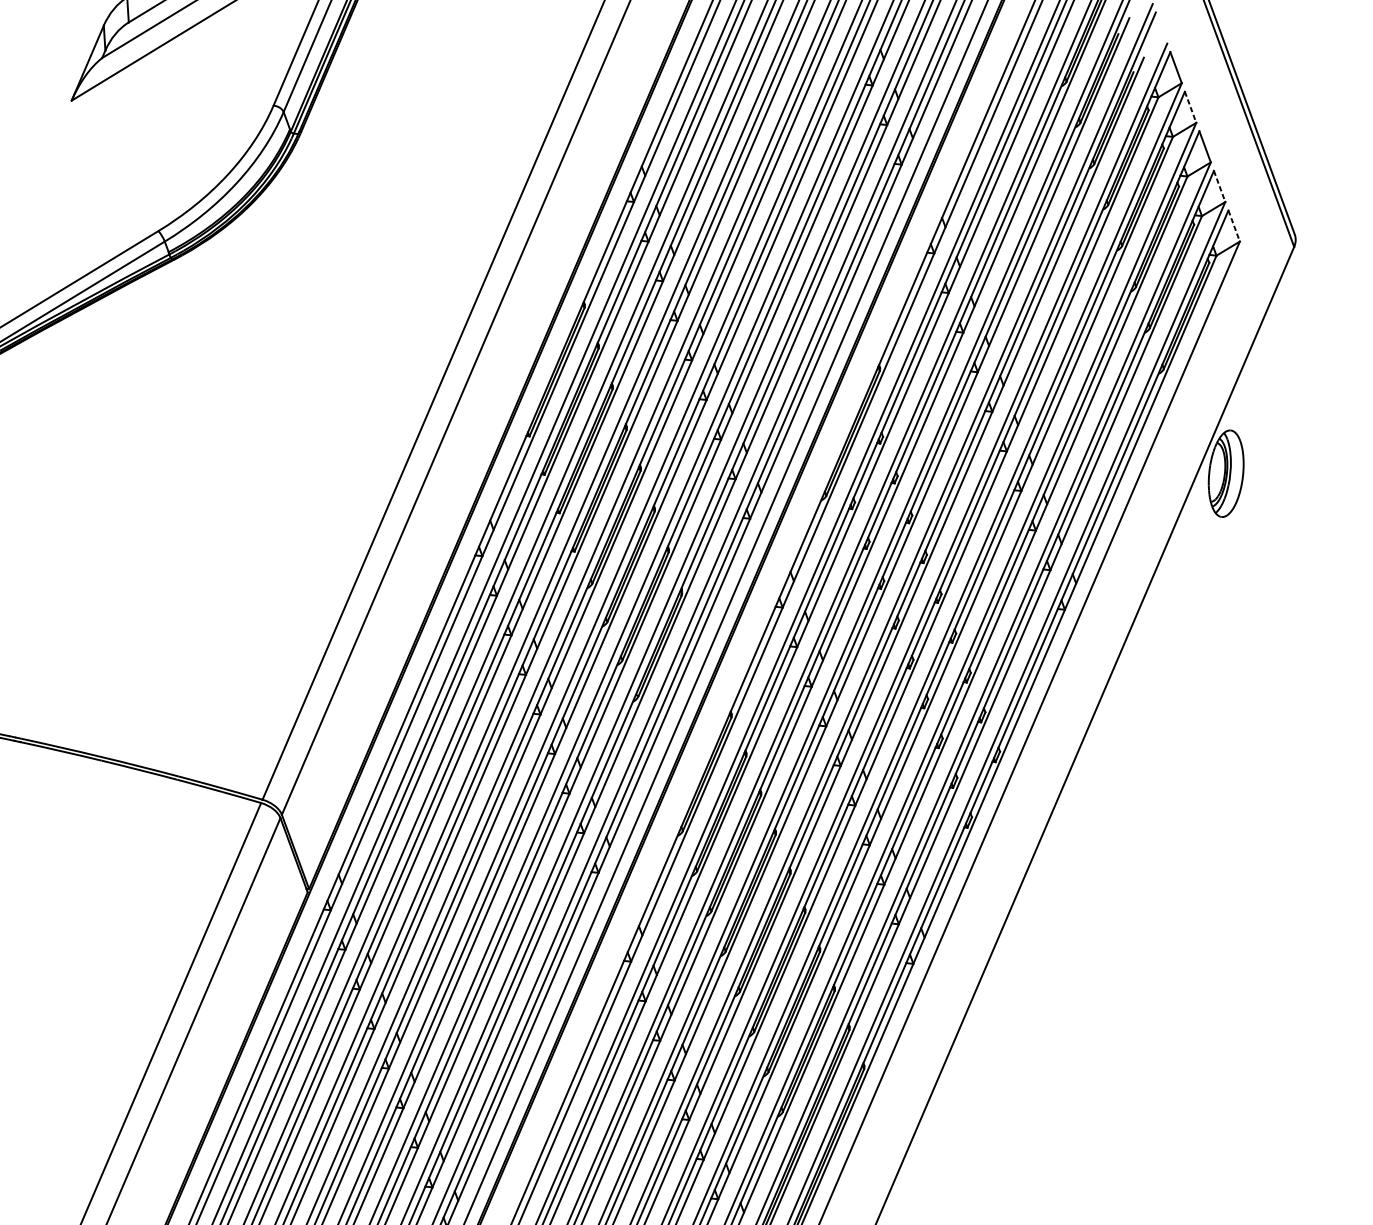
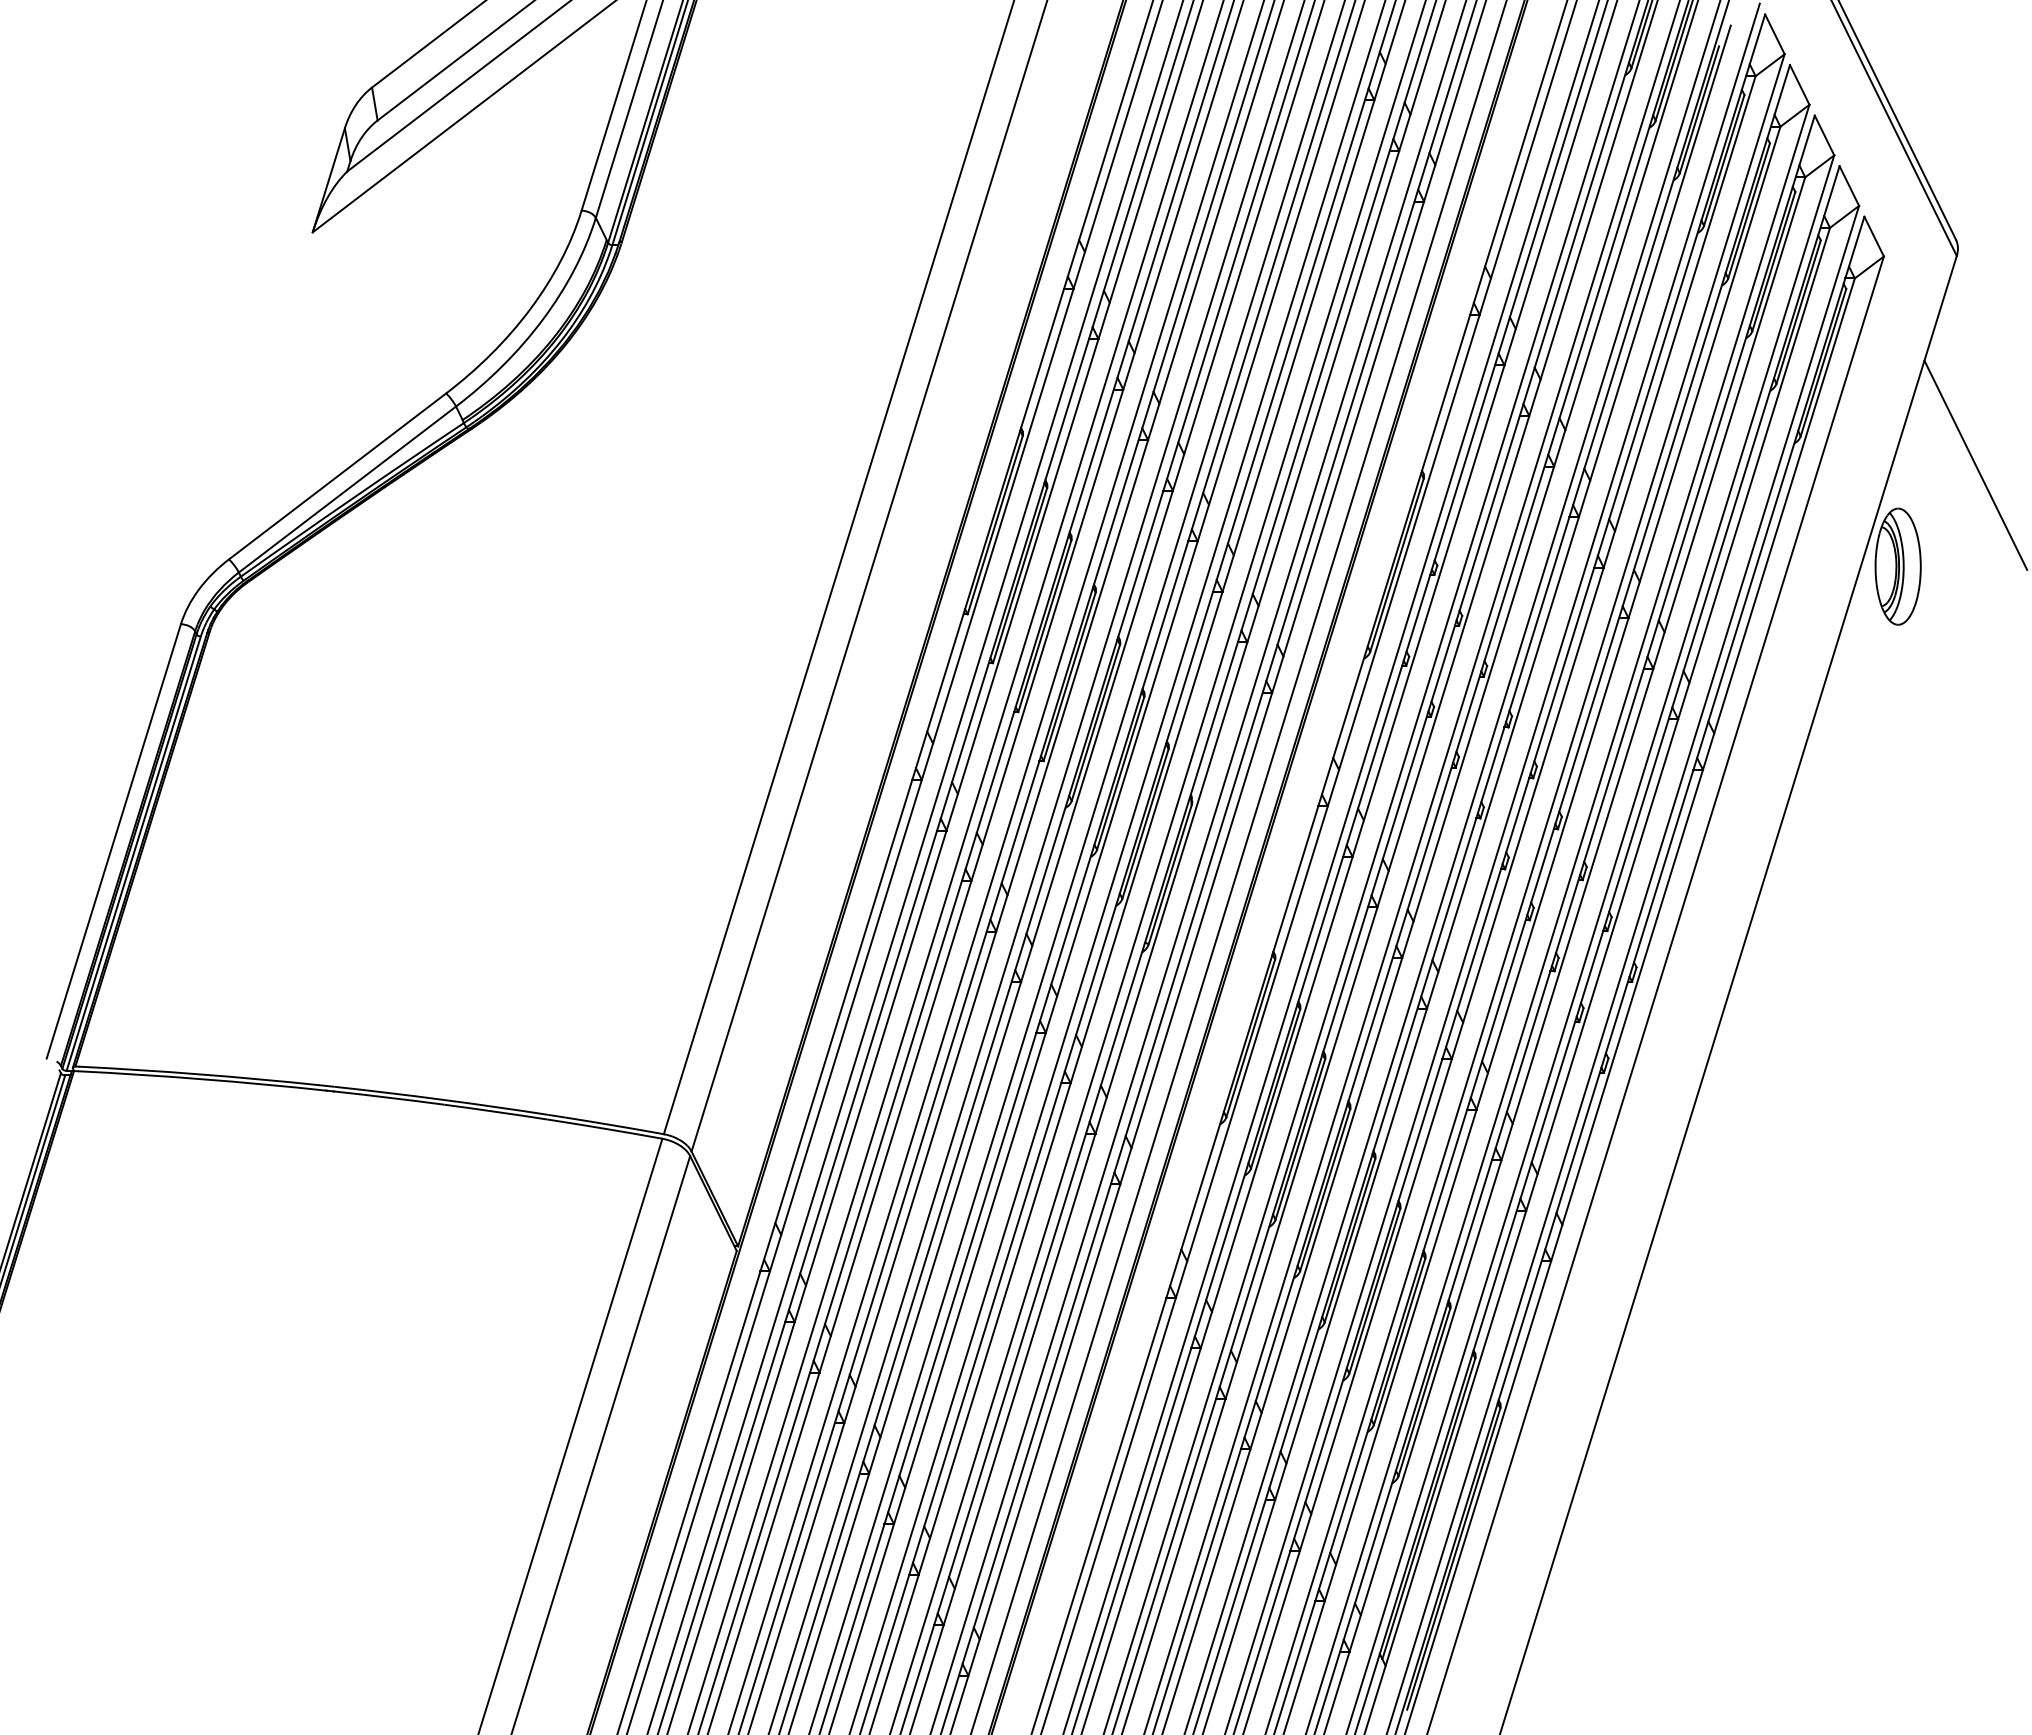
line: (1190, 107) -> (1799, 85), dashed -> solid
line: (1219, 186) -> (1849, 186), dashed -> solid
line: (1234, 226) -> (1874, 237), dashed -> solid
line: (1291, 403) -> (1975, 464), added

